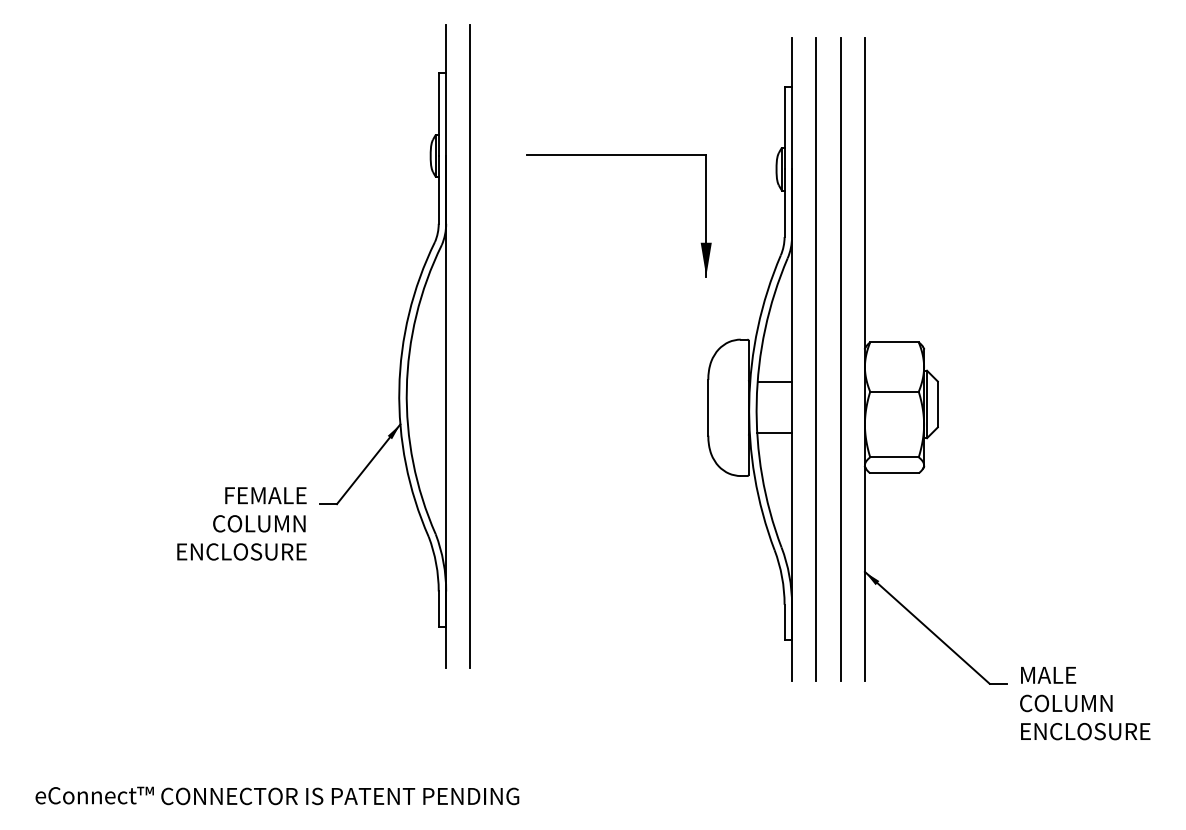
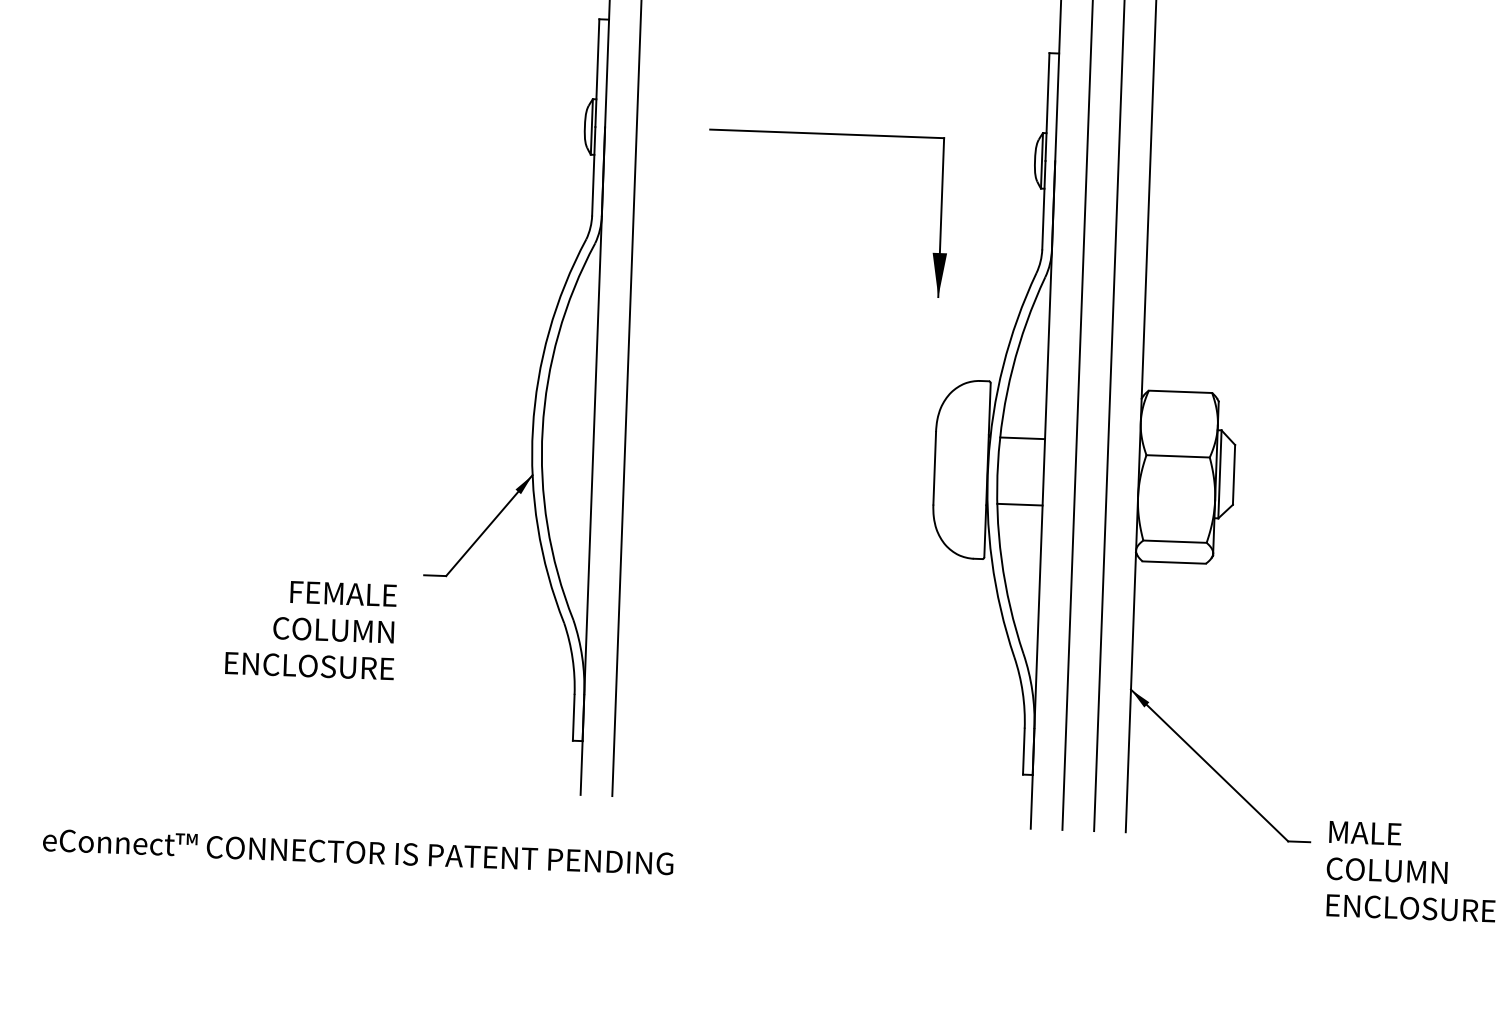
text: (241, 523) -> (310, 629), moved
text: (277, 795) -> (358, 851), moved

